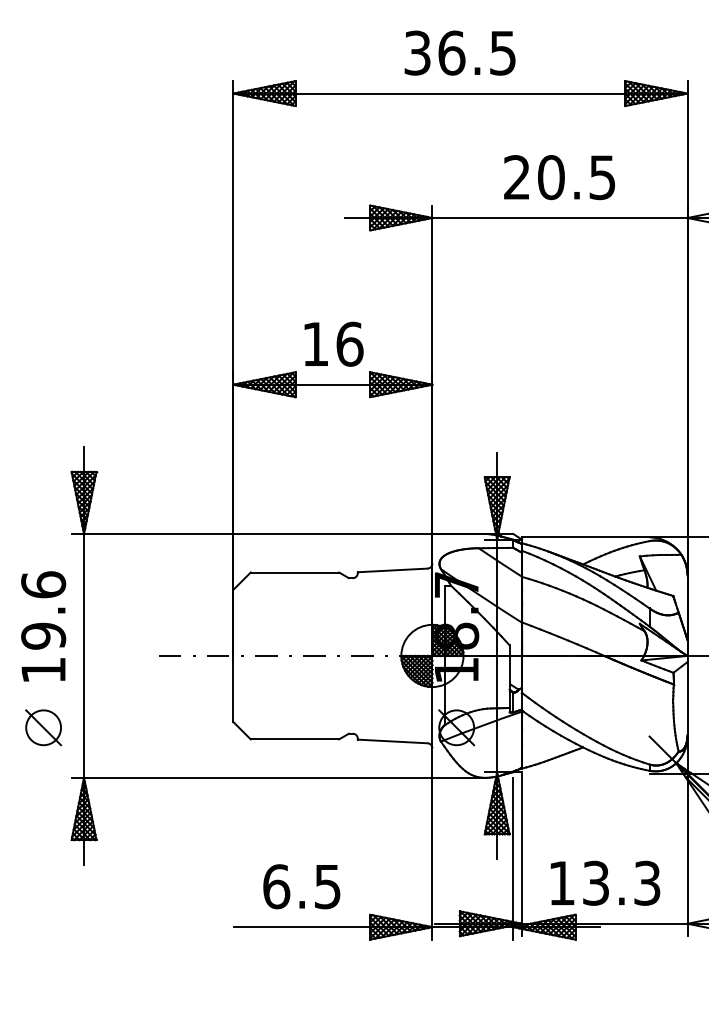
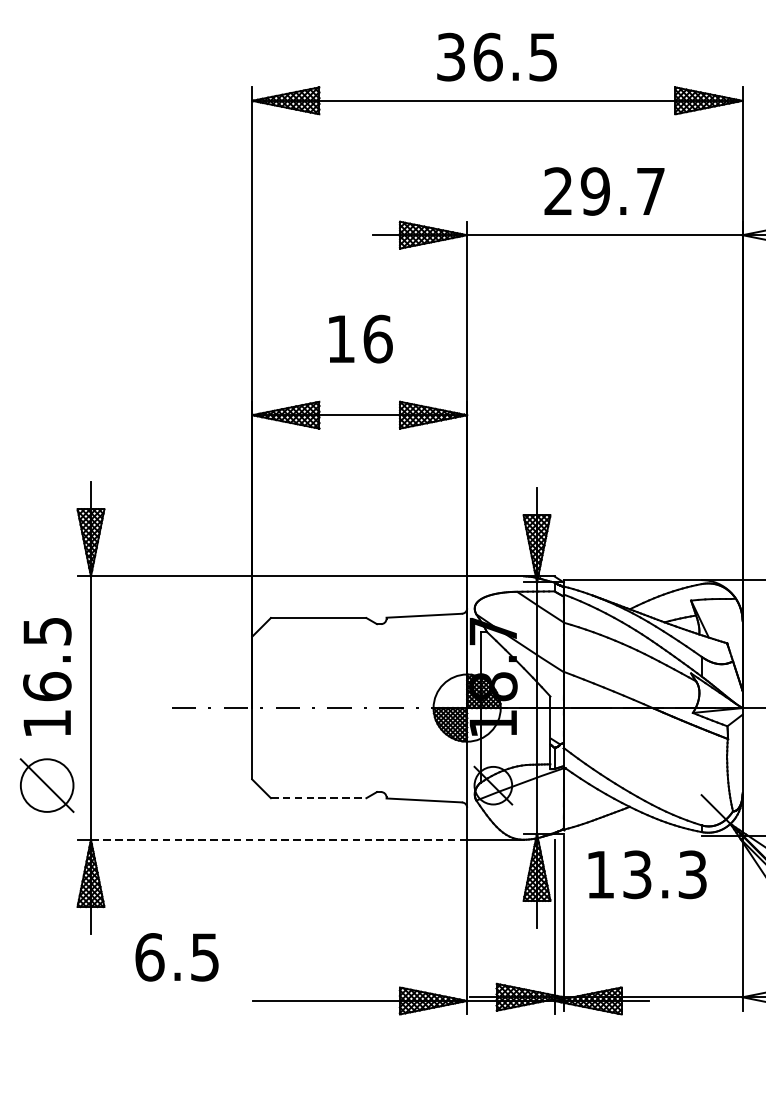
text: (576, 177) -> (622, 191), 20.5 -> 29.7
text: (333, 343) -> (360, 338), moved
text: (43, 610) -> (47, 659), 19.6 -> 16.5
part: (43, 727) -> (47, 785), size x1.4
line: (295, 739) -> (319, 798), solid -> dashed
line: (257, 777) -> (278, 839), solid -> dashed
text: (605, 882) -> (647, 873), moved
text: (301, 886) -> (176, 957), moved

